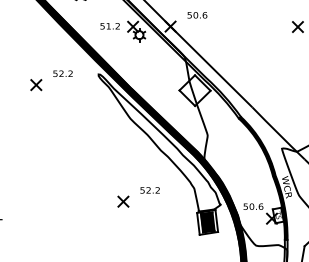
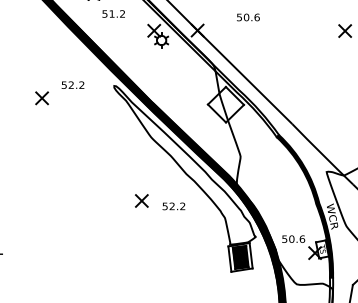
text: (197, 15) -> (248, 17), moved
text: (109, 26) -> (112, 14), moved
text: (149, 190) -> (173, 206), moved
part: (123, 201) -> (141, 200), moved

